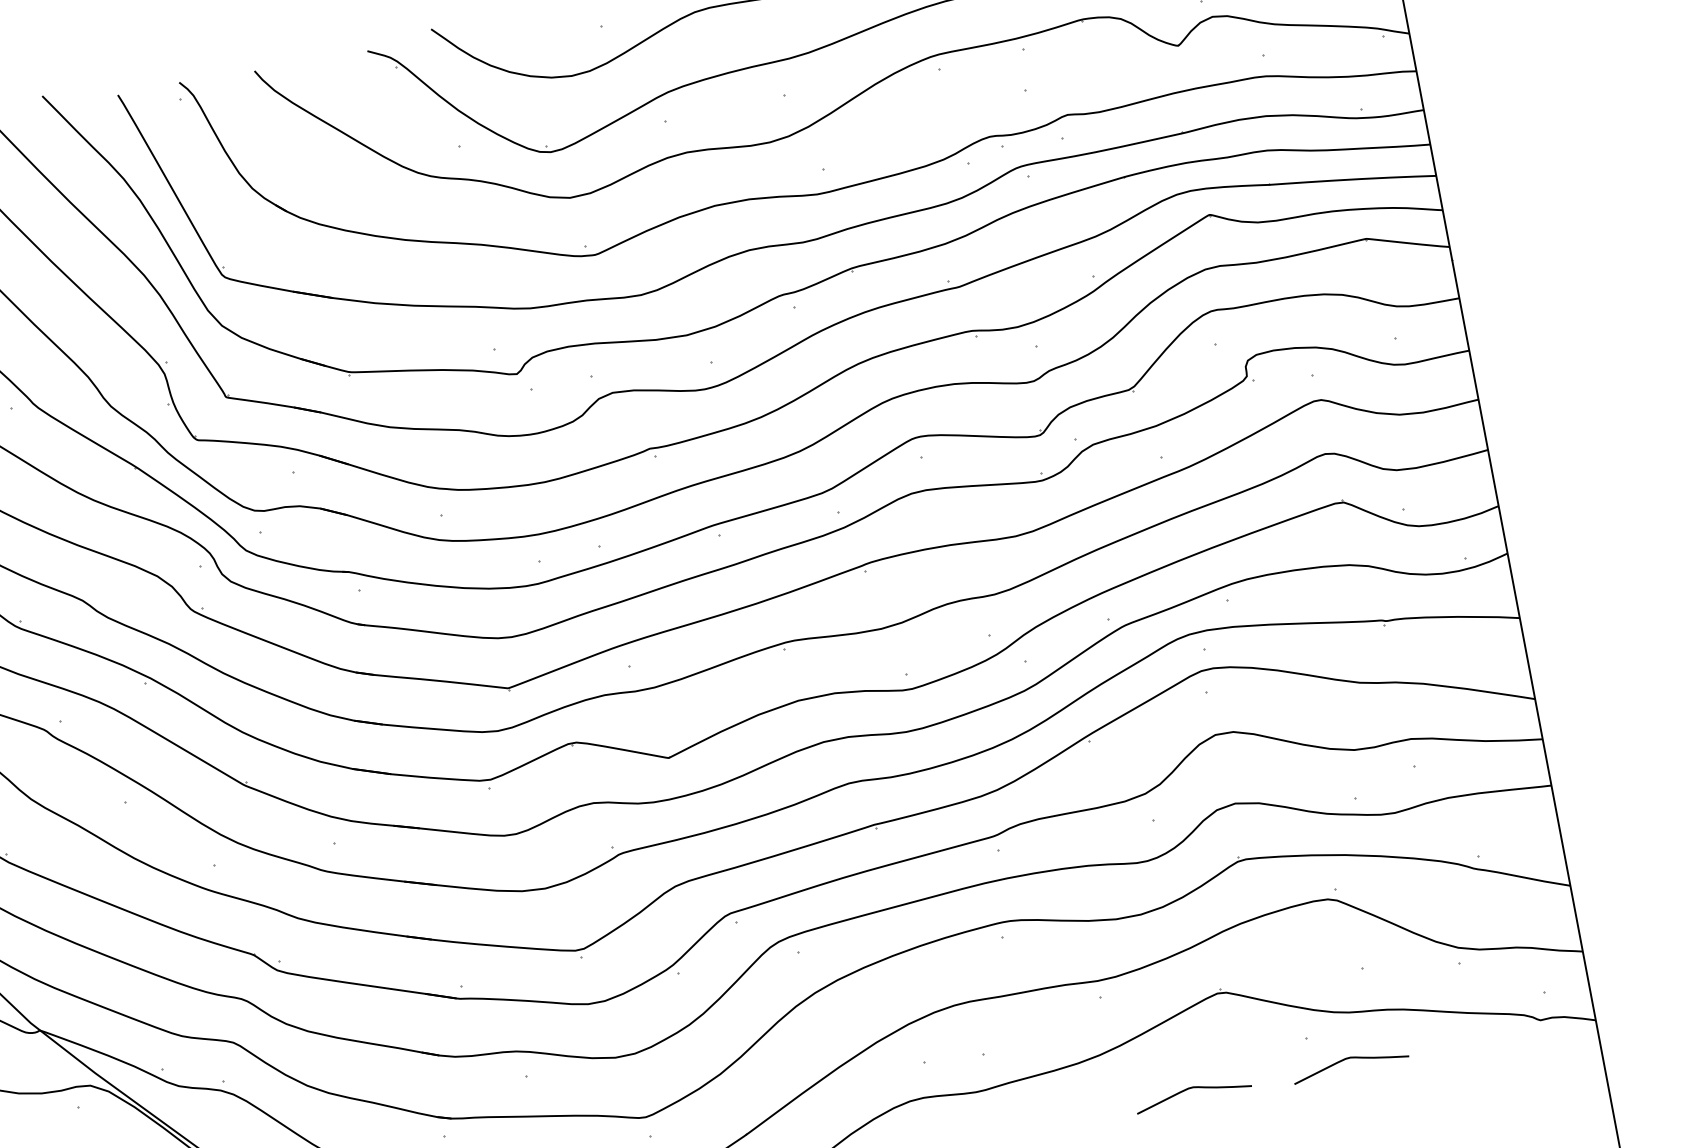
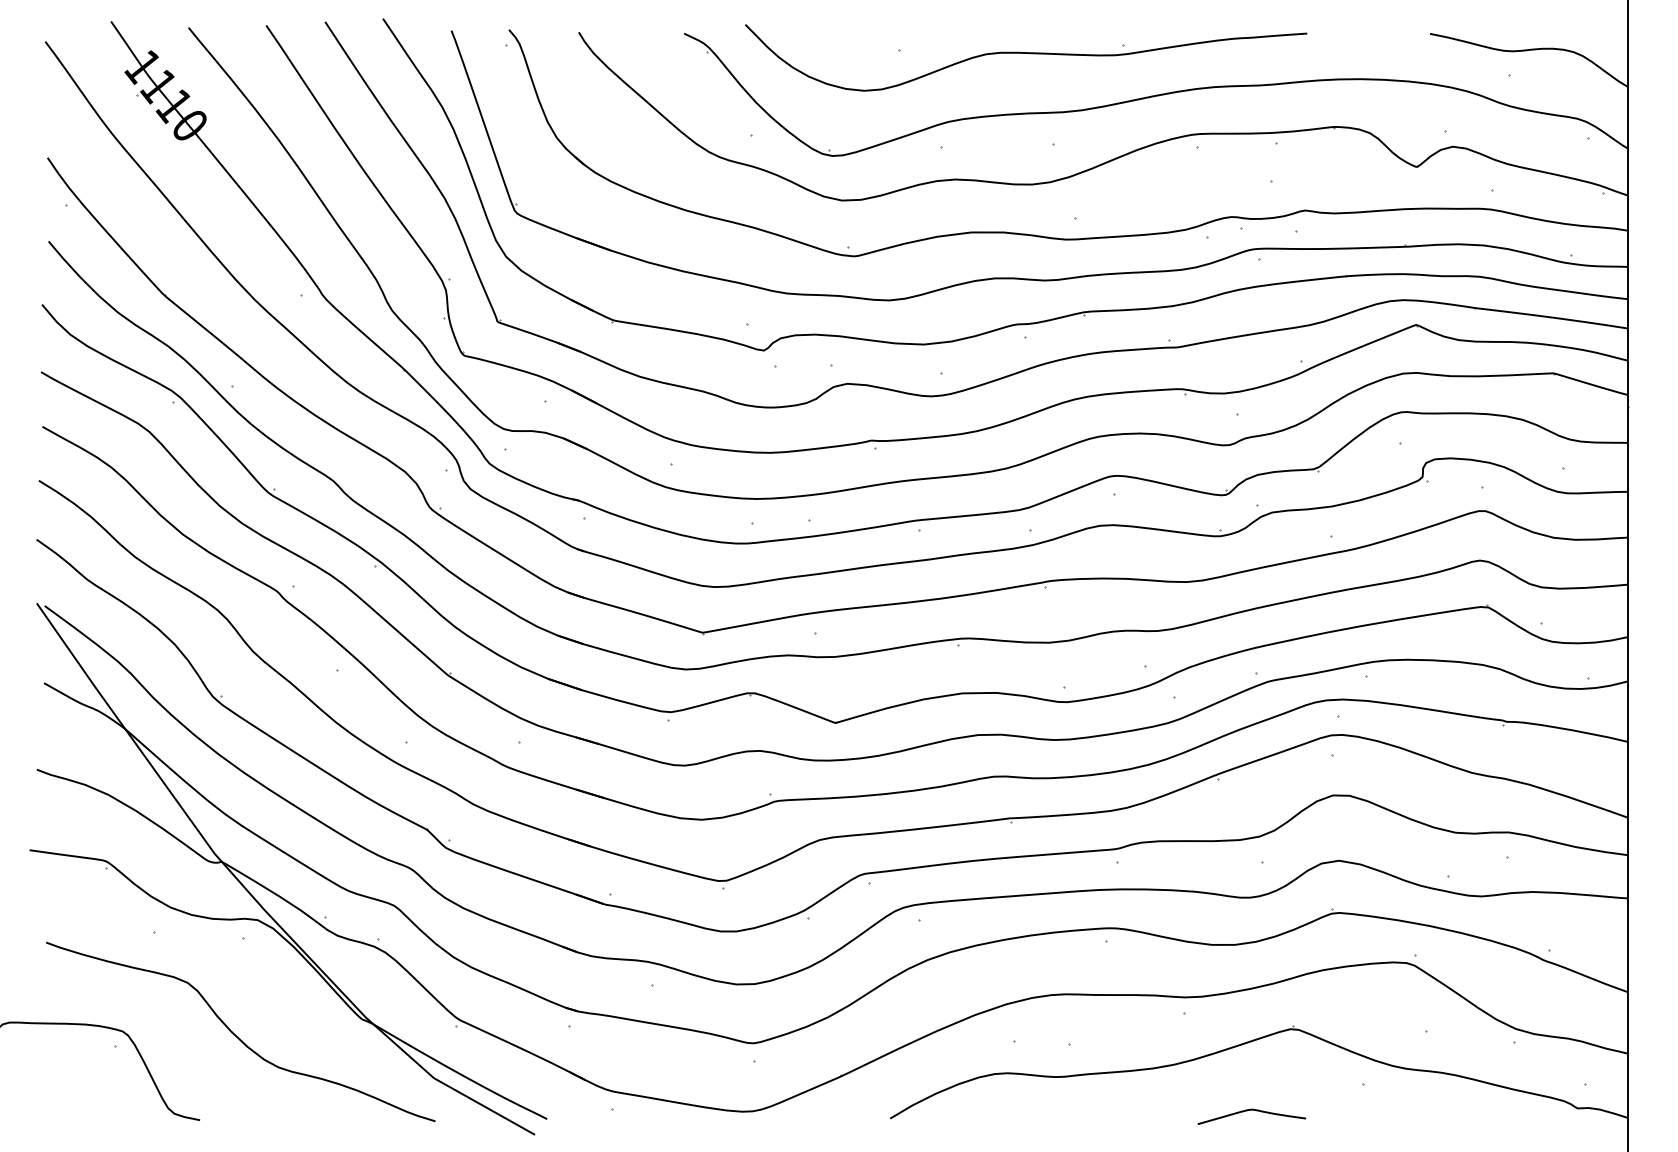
curve: (1349, 1058) -> (1398, 1110), removed

